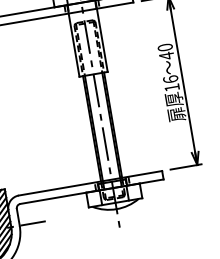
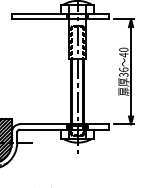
text: (171, 87) -> (123, 74), 16 -> 36

